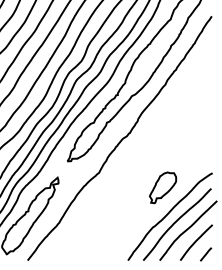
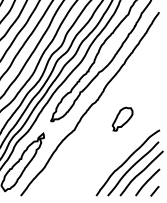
part: (162, 186) -> (122, 118), moved

